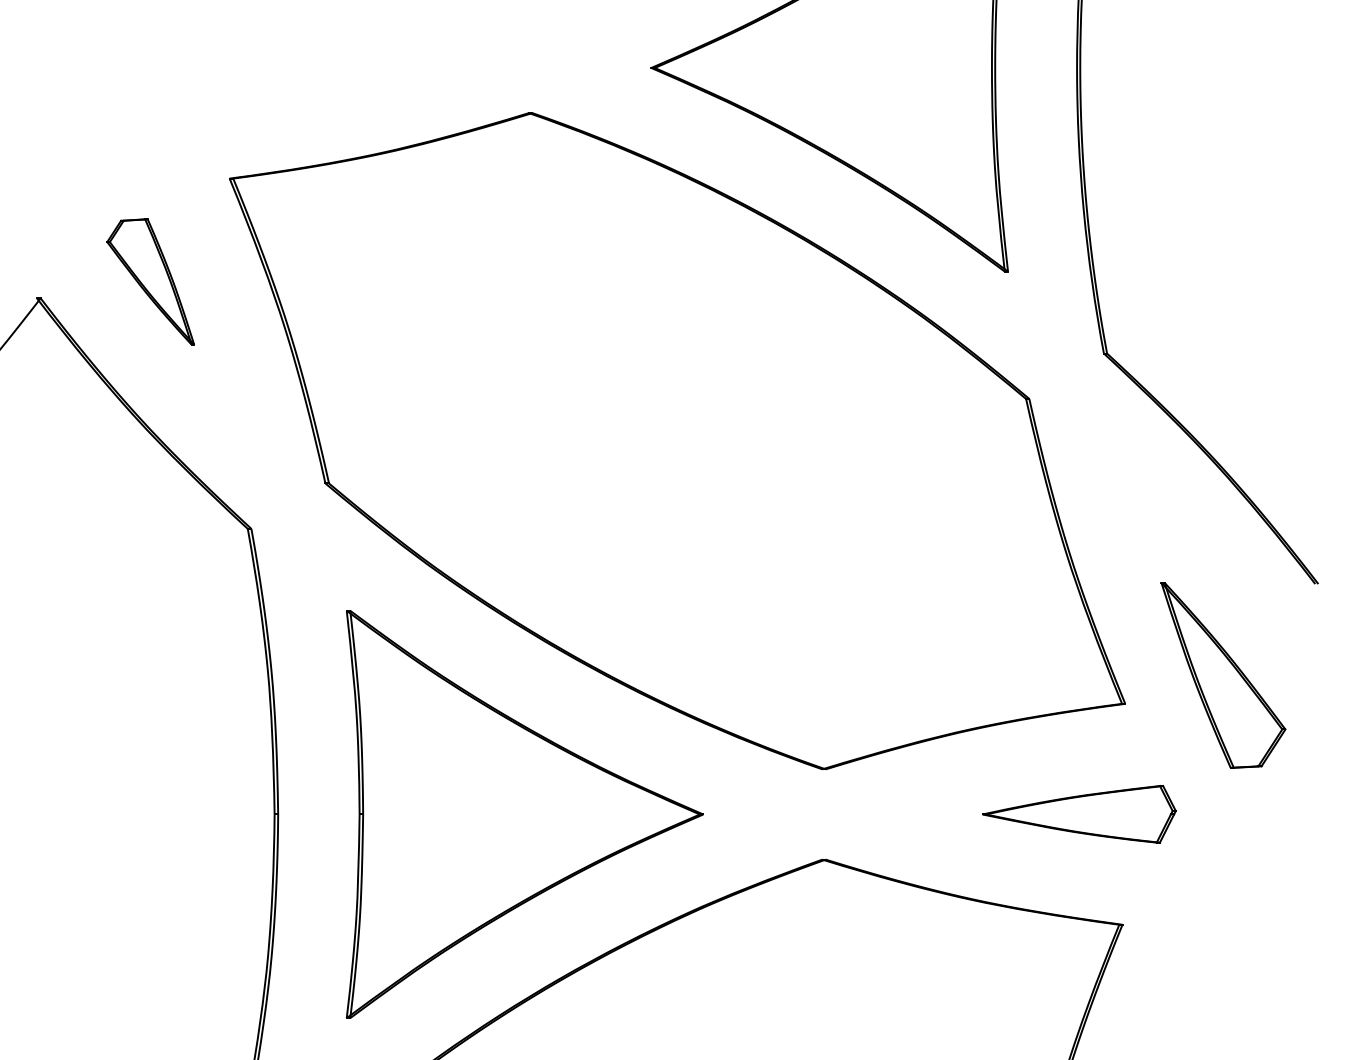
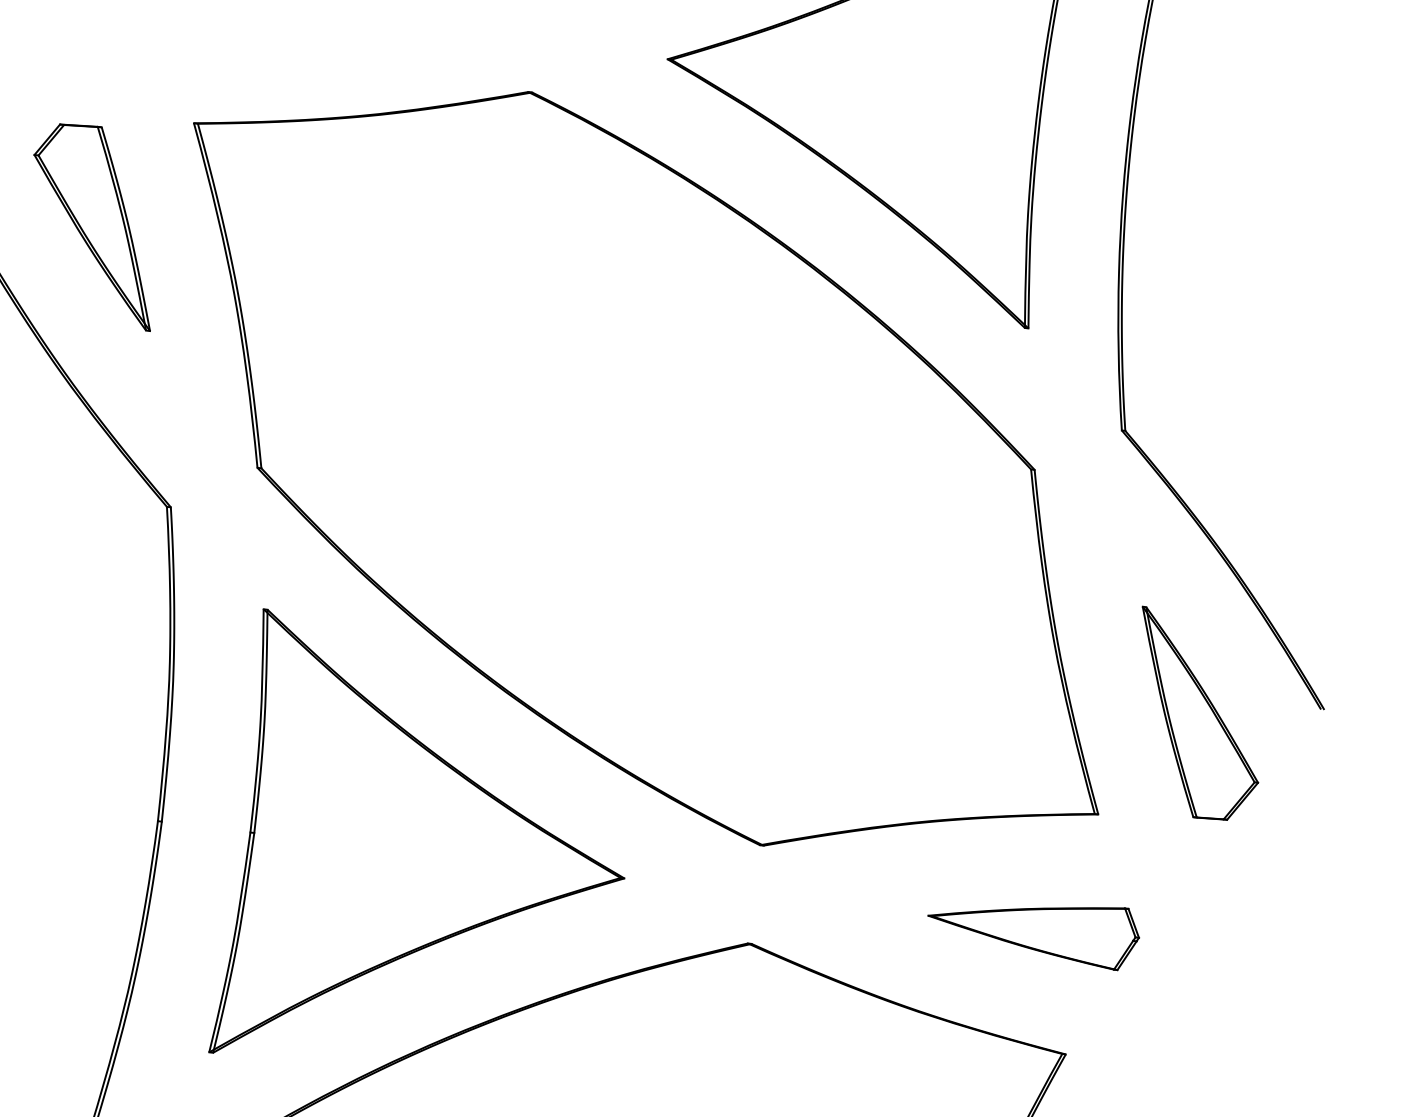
part: (150, 281) -> (94, 224), size x1.43
part: (1223, 675) -> (1197, 715), moved

